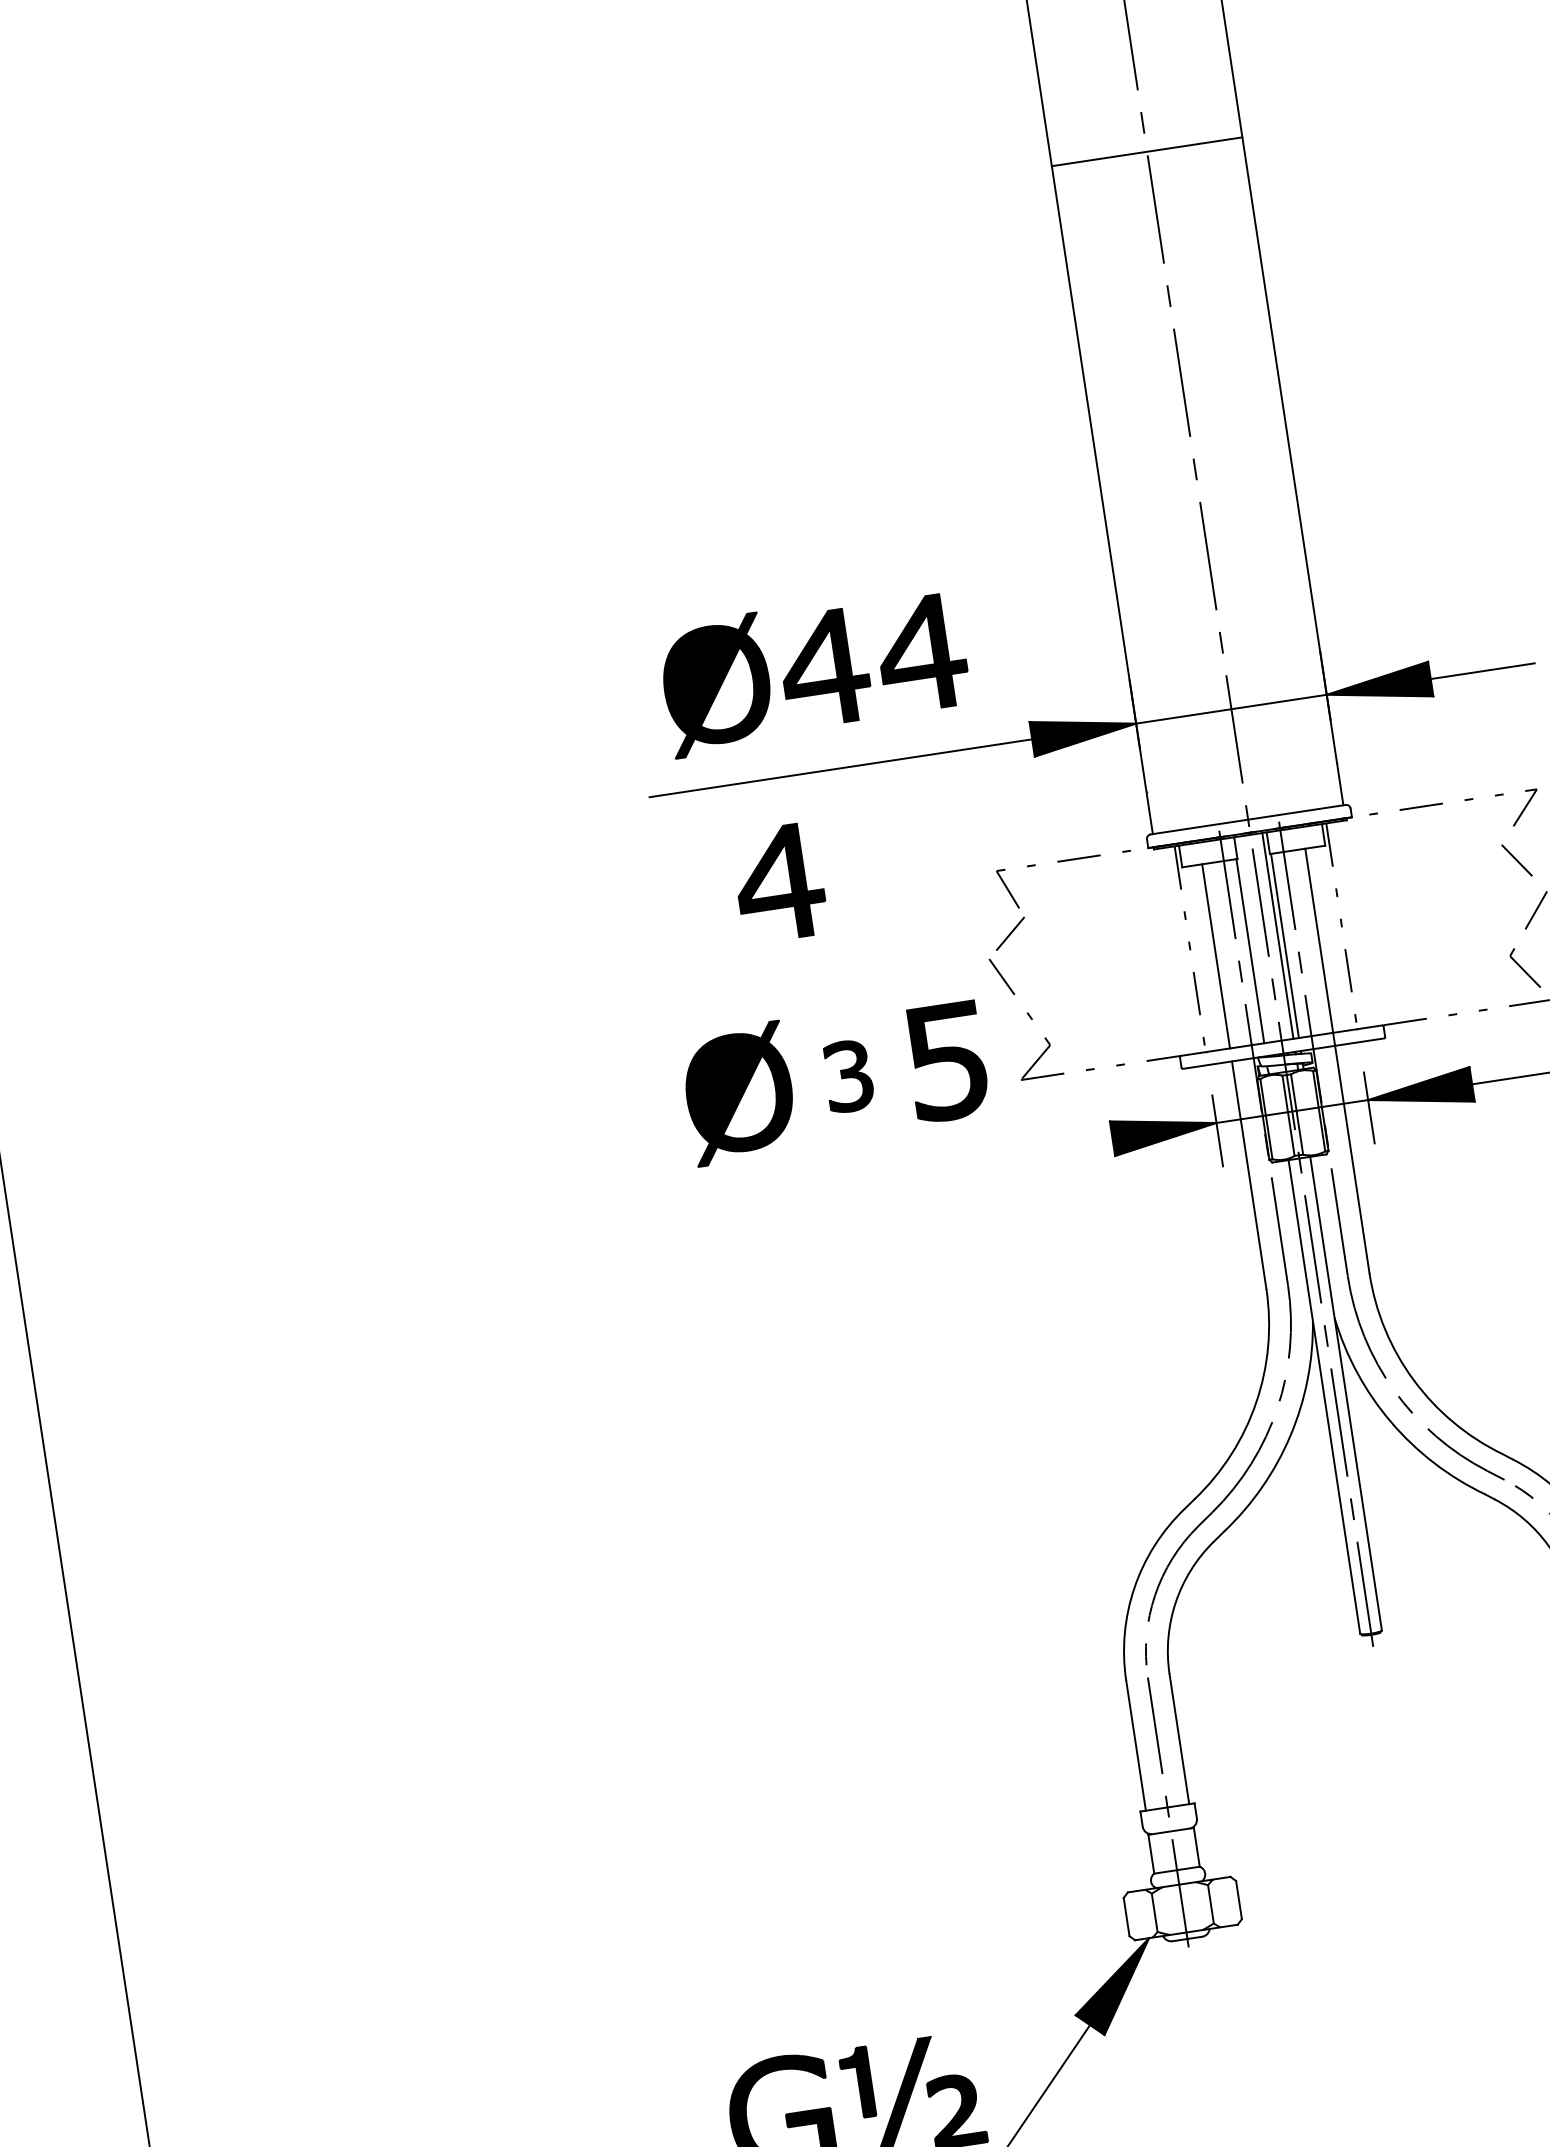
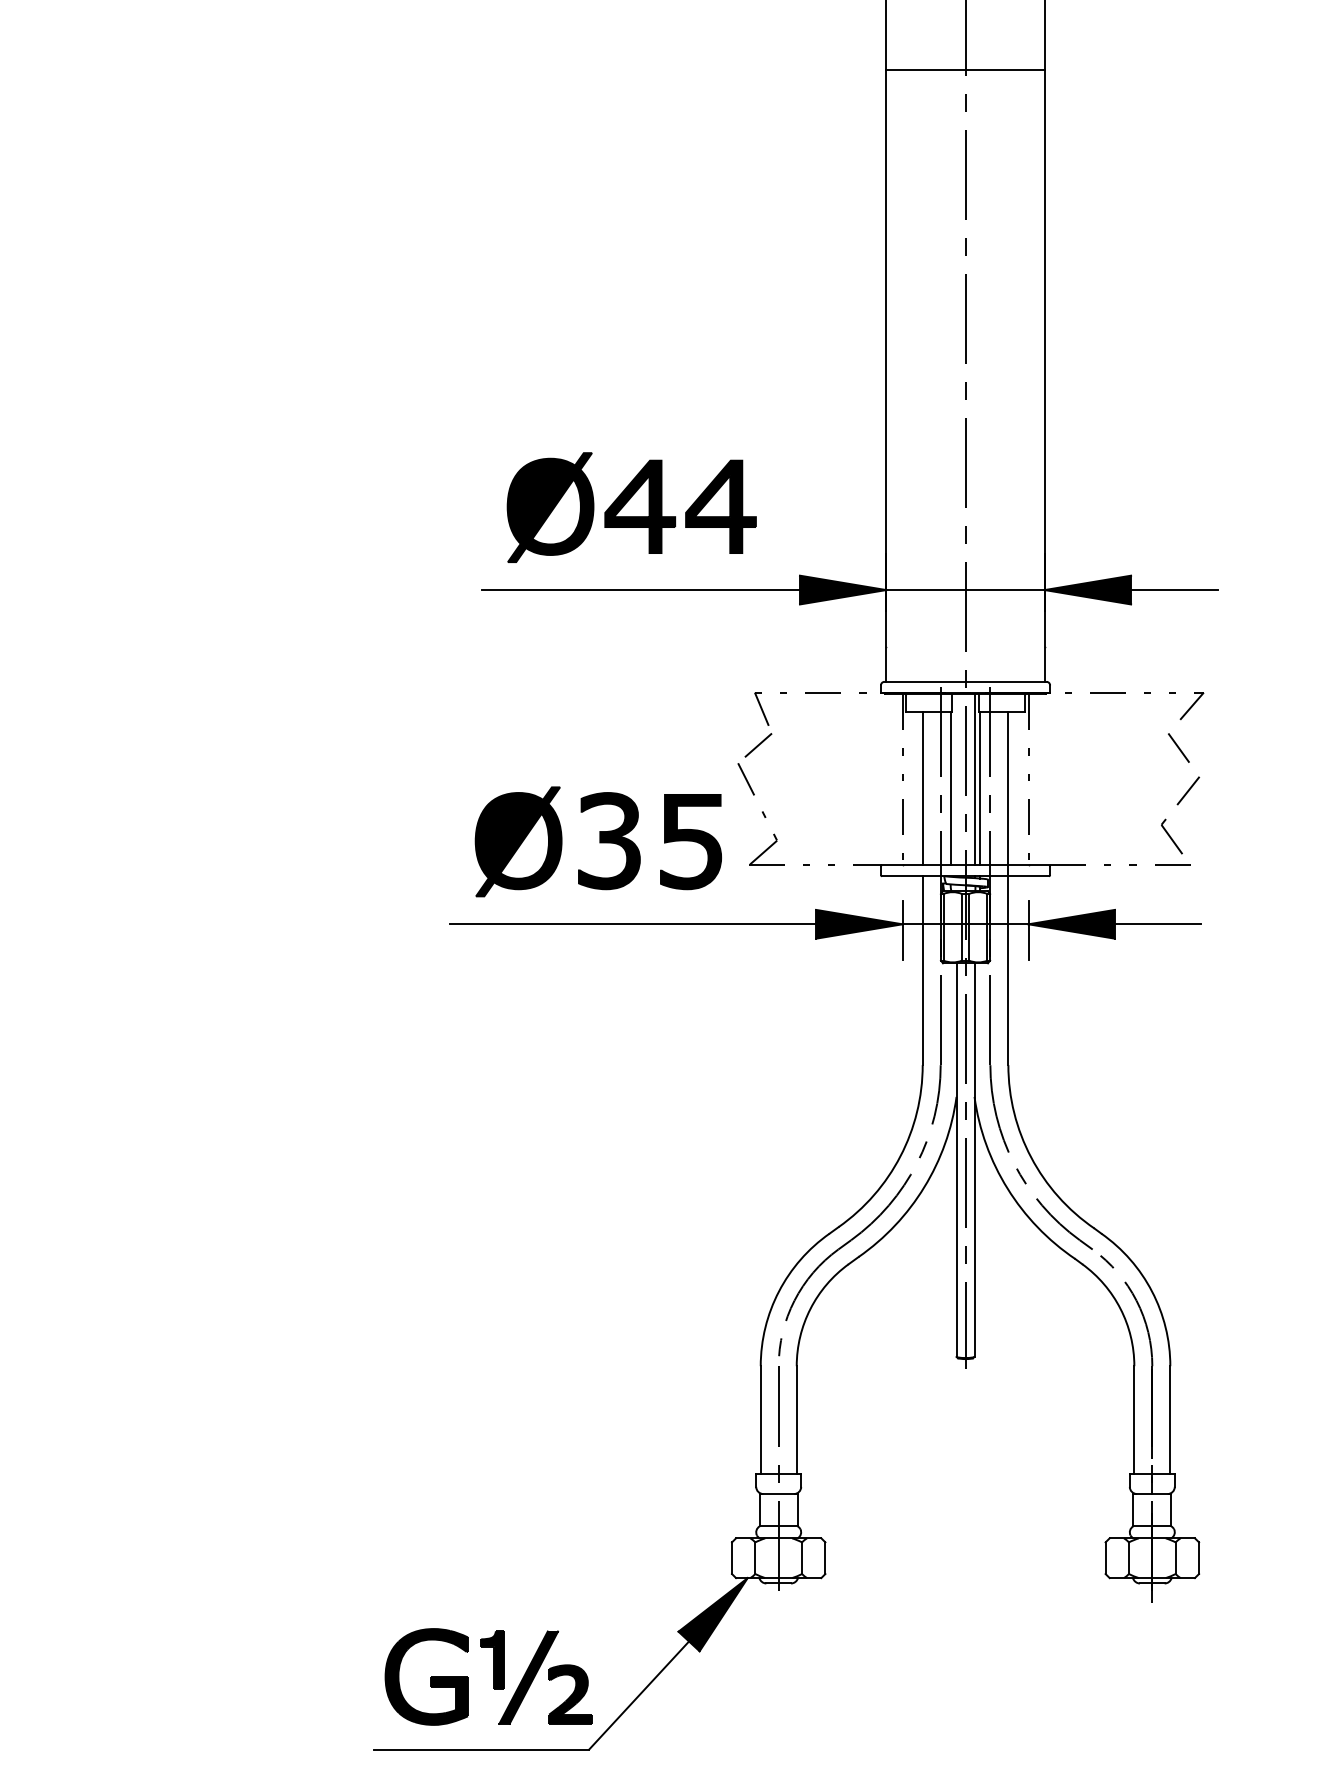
line: (1147, 151) -> (965, 69), moved
part: (779, 882) -> (577, 675), removed
part: (848, 1076) -> (609, 841), size x1.67
line: (892, 1172) -> (633, 924), added

